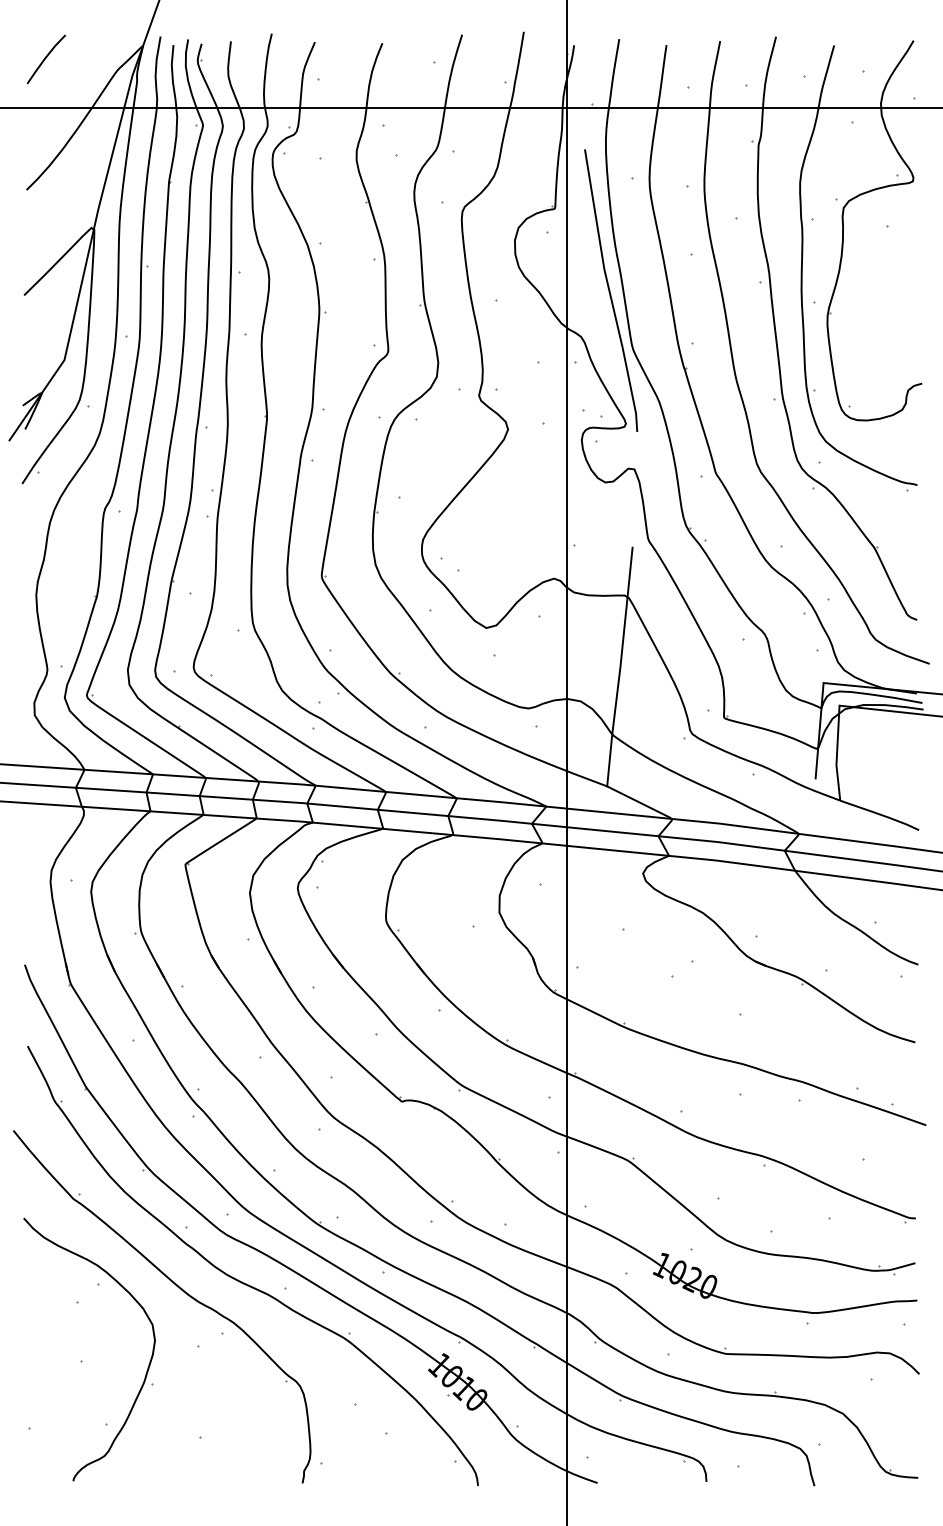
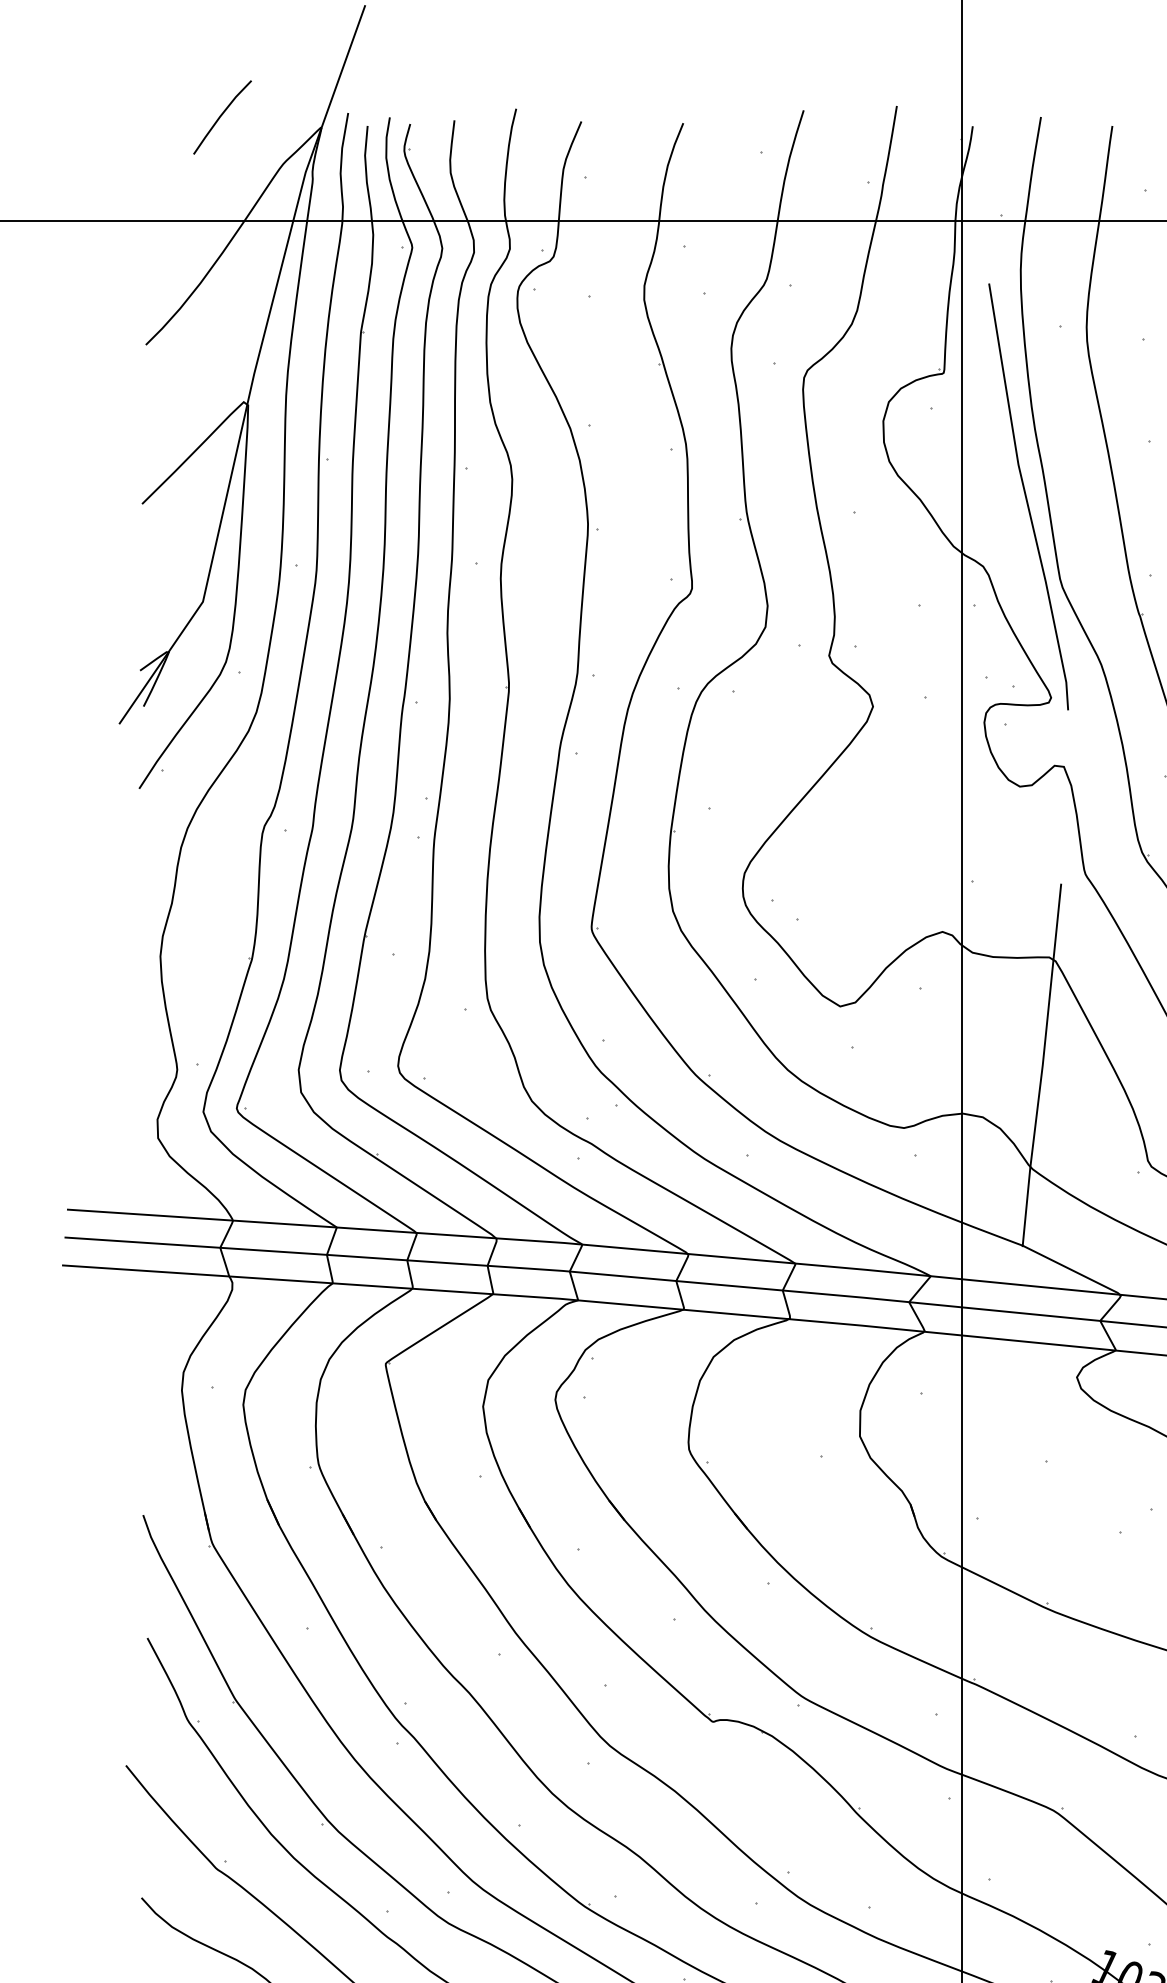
line: (45, 59) -> (221, 117), moved

